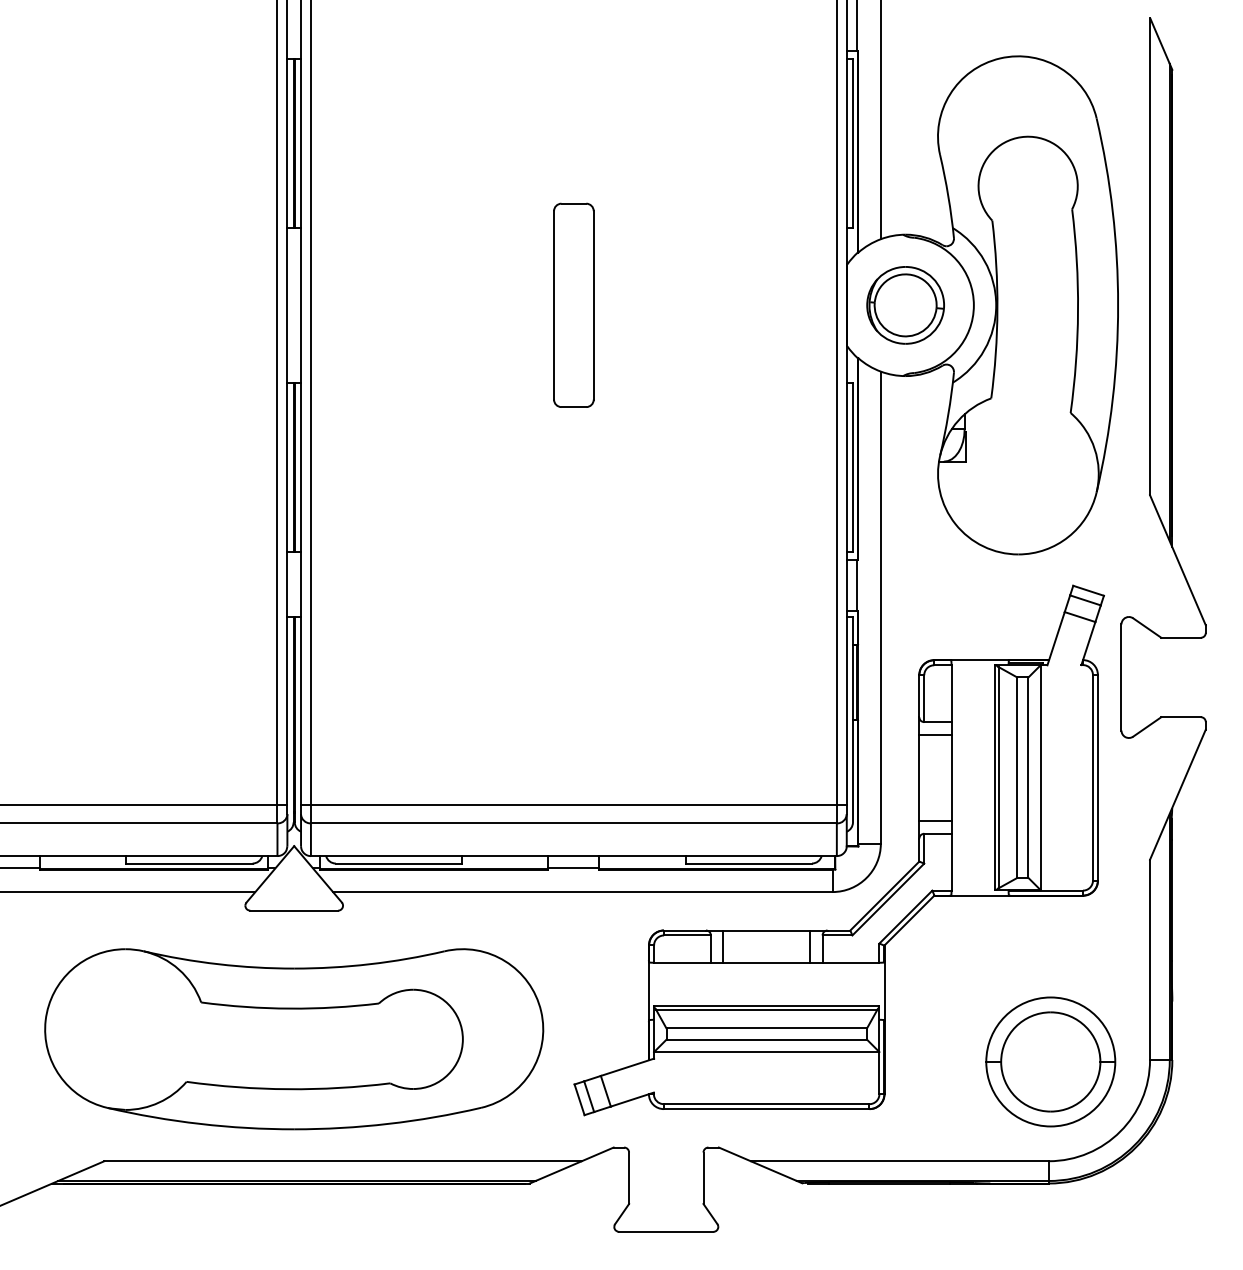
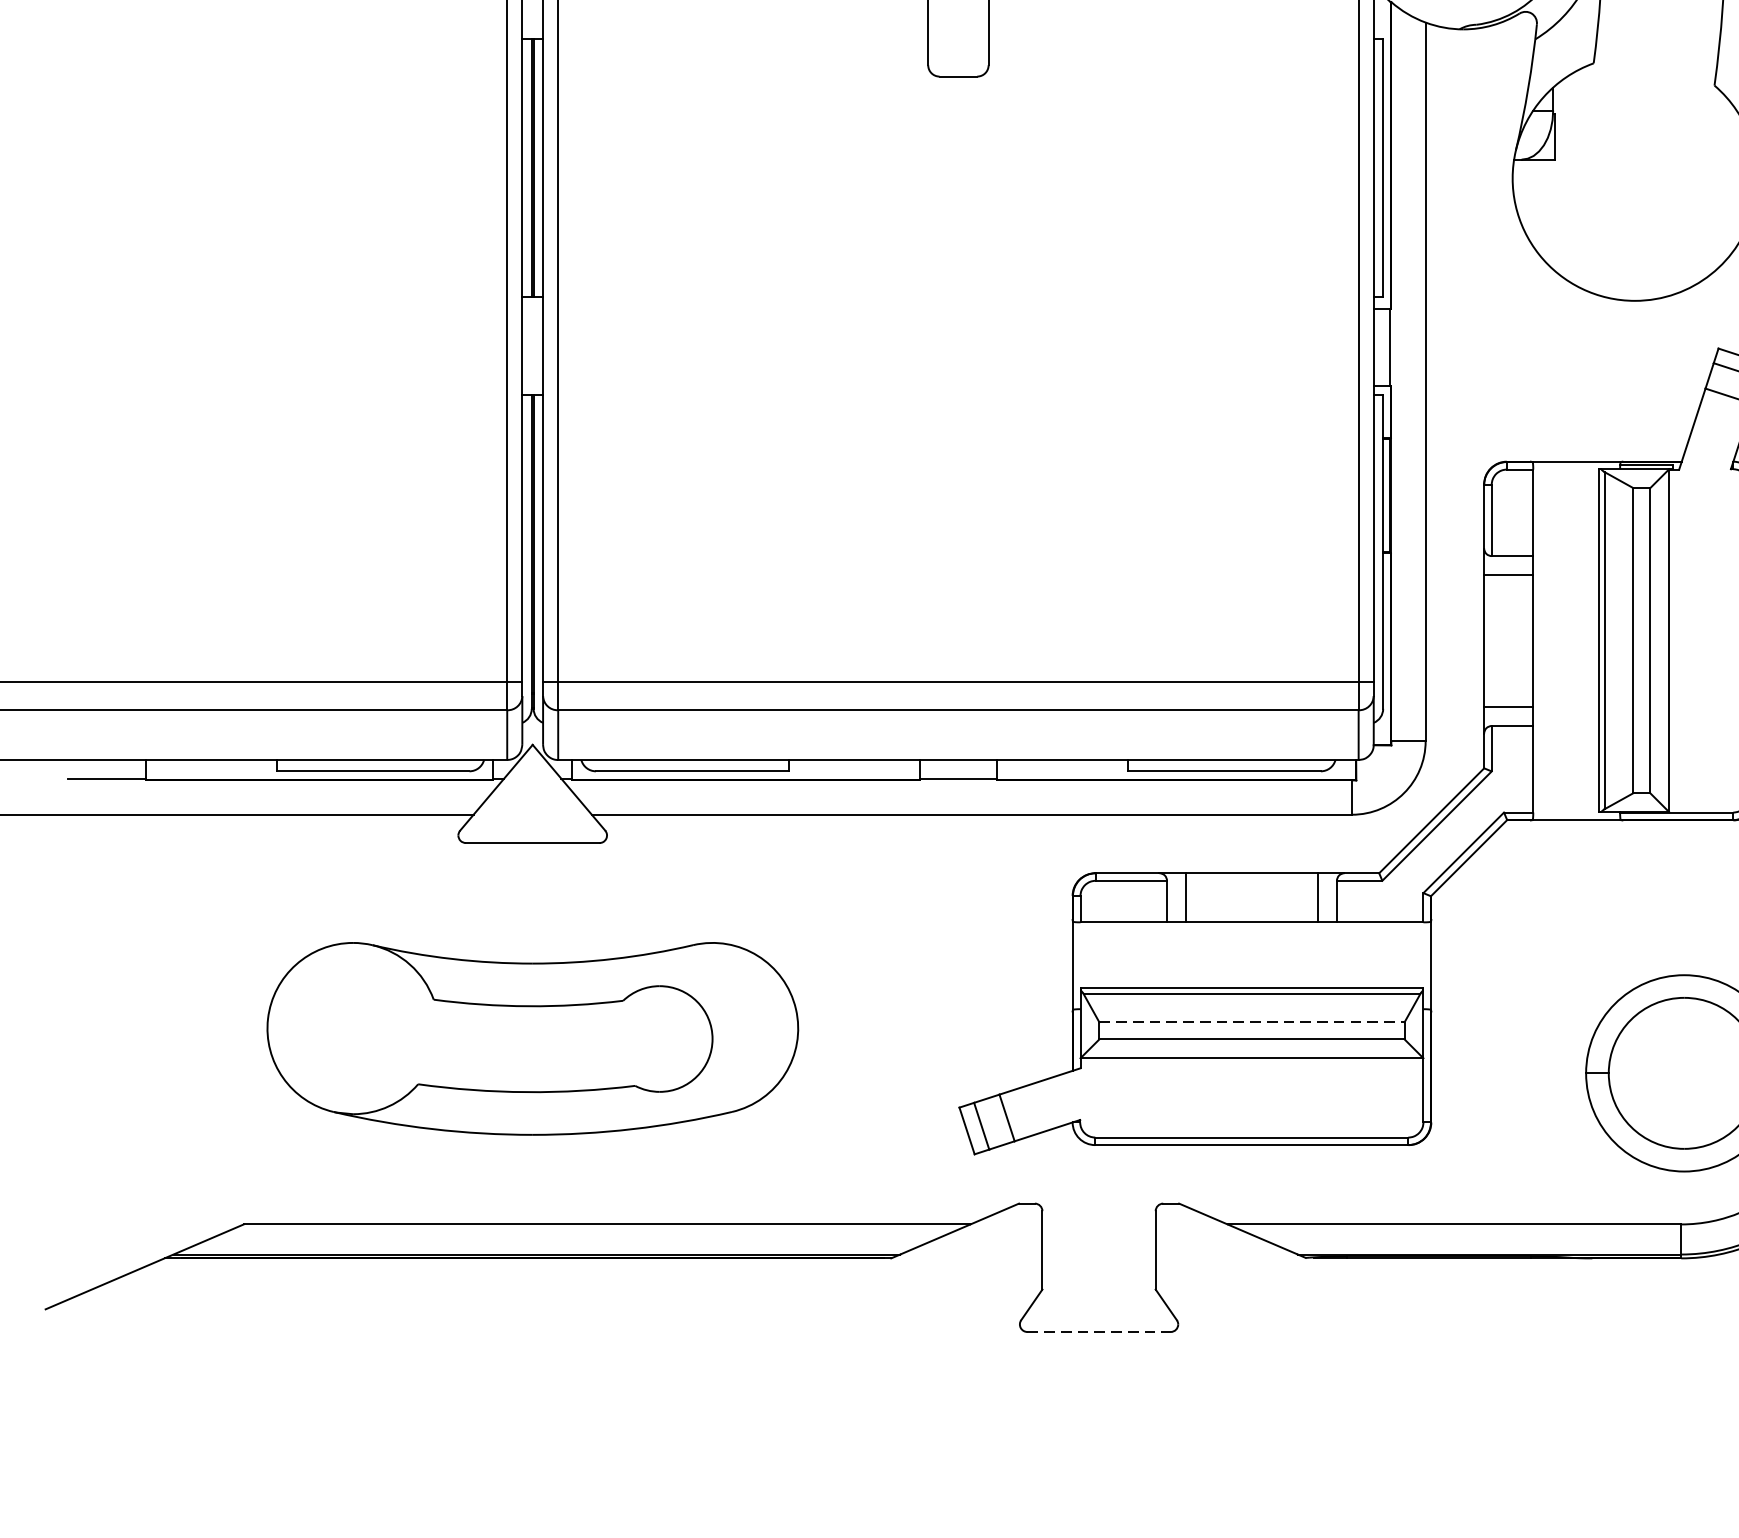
line: (767, 1028) -> (1253, 1022), solid -> dashed
part: (294, 1039) -> (533, 1039), size x0.7
line: (666, 1231) -> (1099, 1331), solid -> dashed

